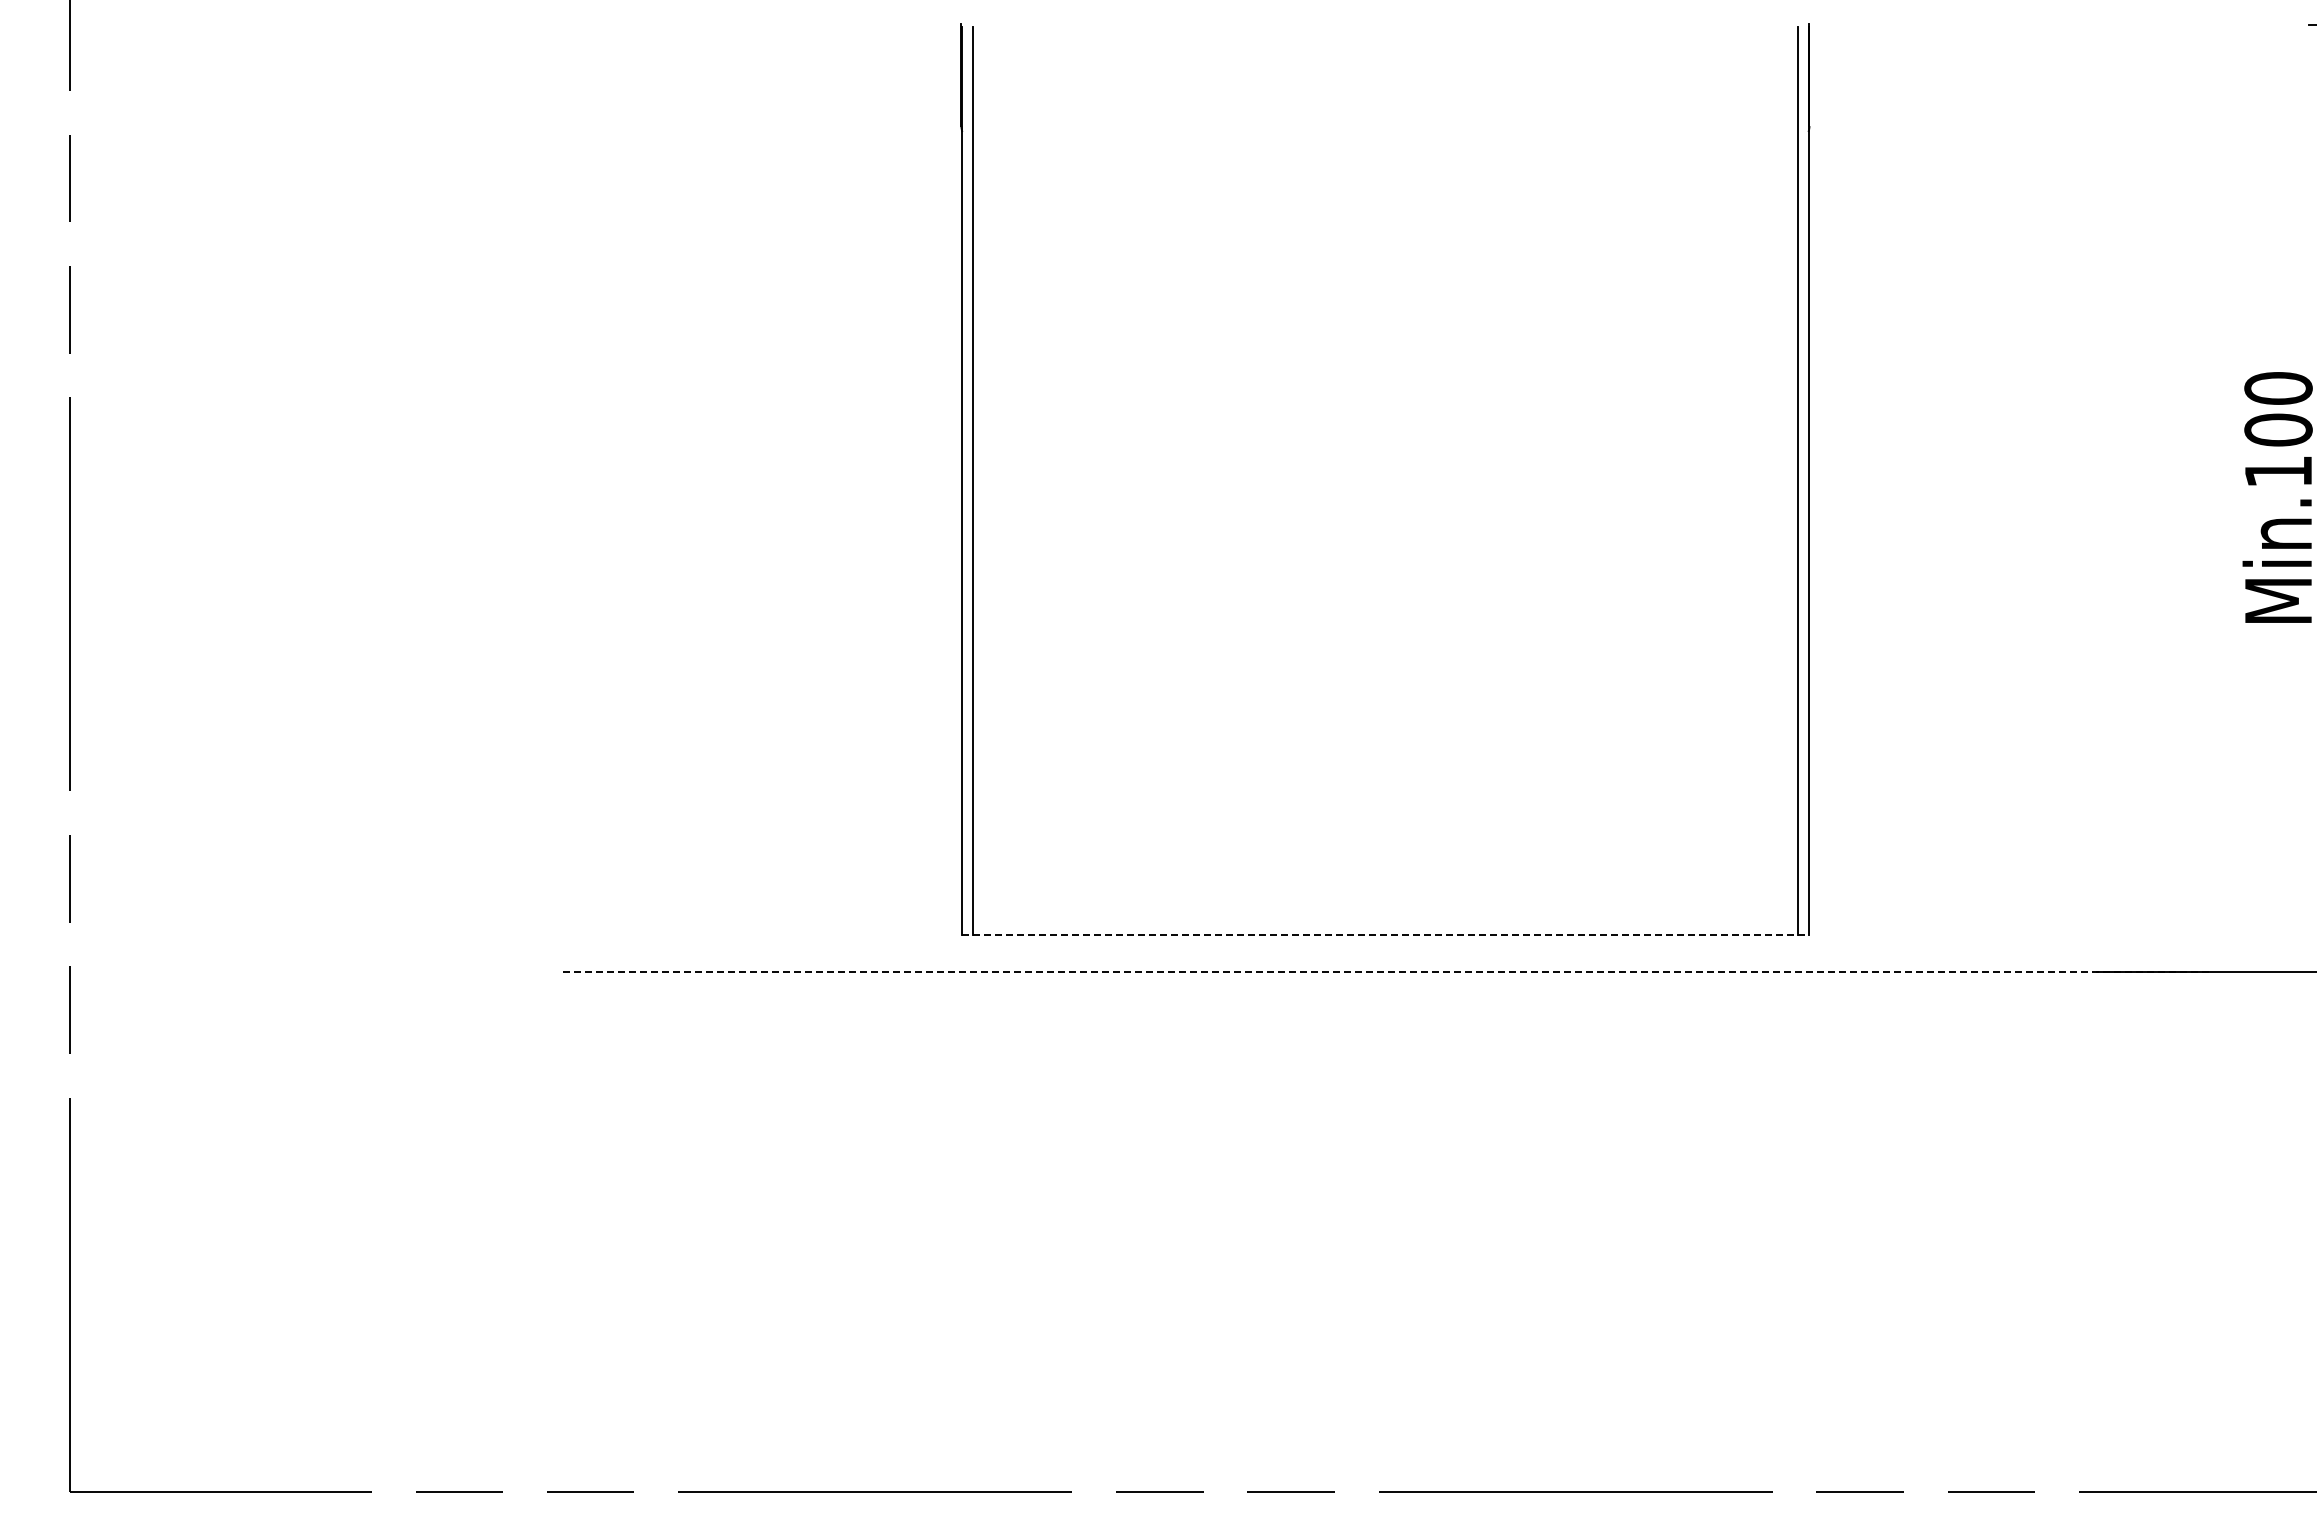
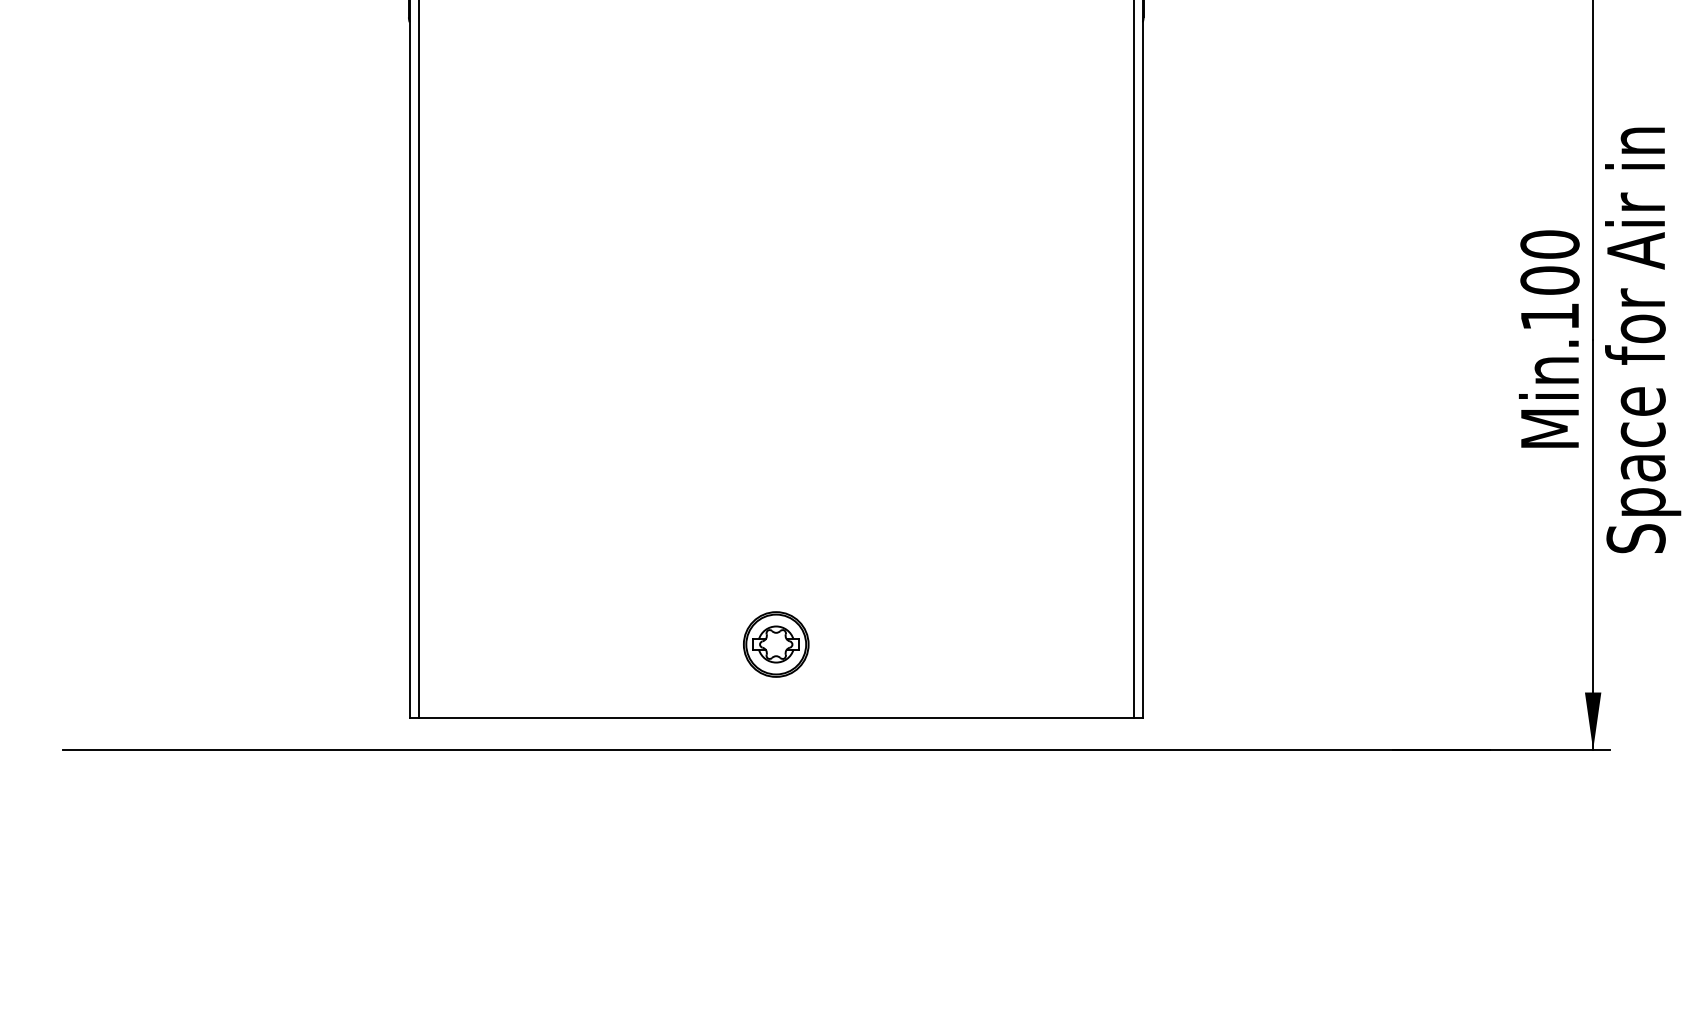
part: (1385, 849) -> (776, 644), added
line: (1385, 935) -> (776, 718), dashed -> solid
line: (1385, 971) -> (776, 749), dashed -> solid

